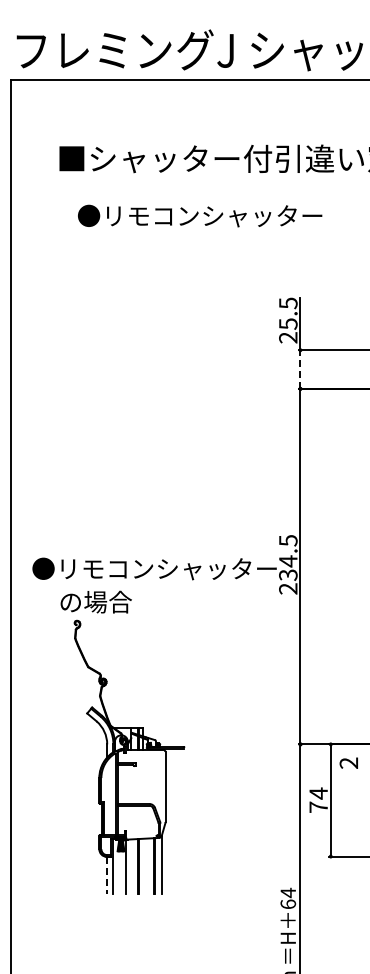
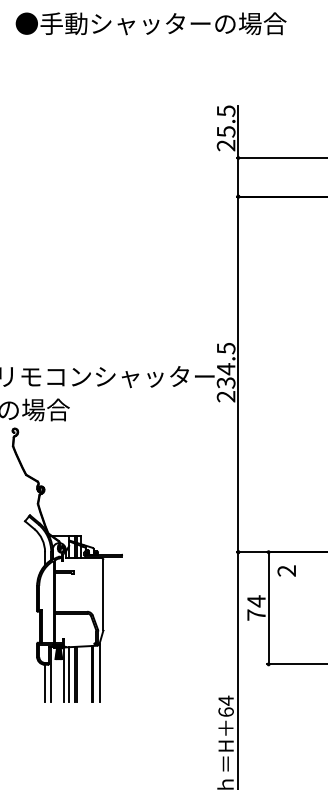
text: (225, 215) -> (163, 23), ●リモコンシャッター -> ●手動シャッターの場合
line: (300, 369) -> (238, 177), dashed -> solid
line: (131, 866) -> (69, 674), added
line: (107, 875) -> (45, 683), dashed -> solid

